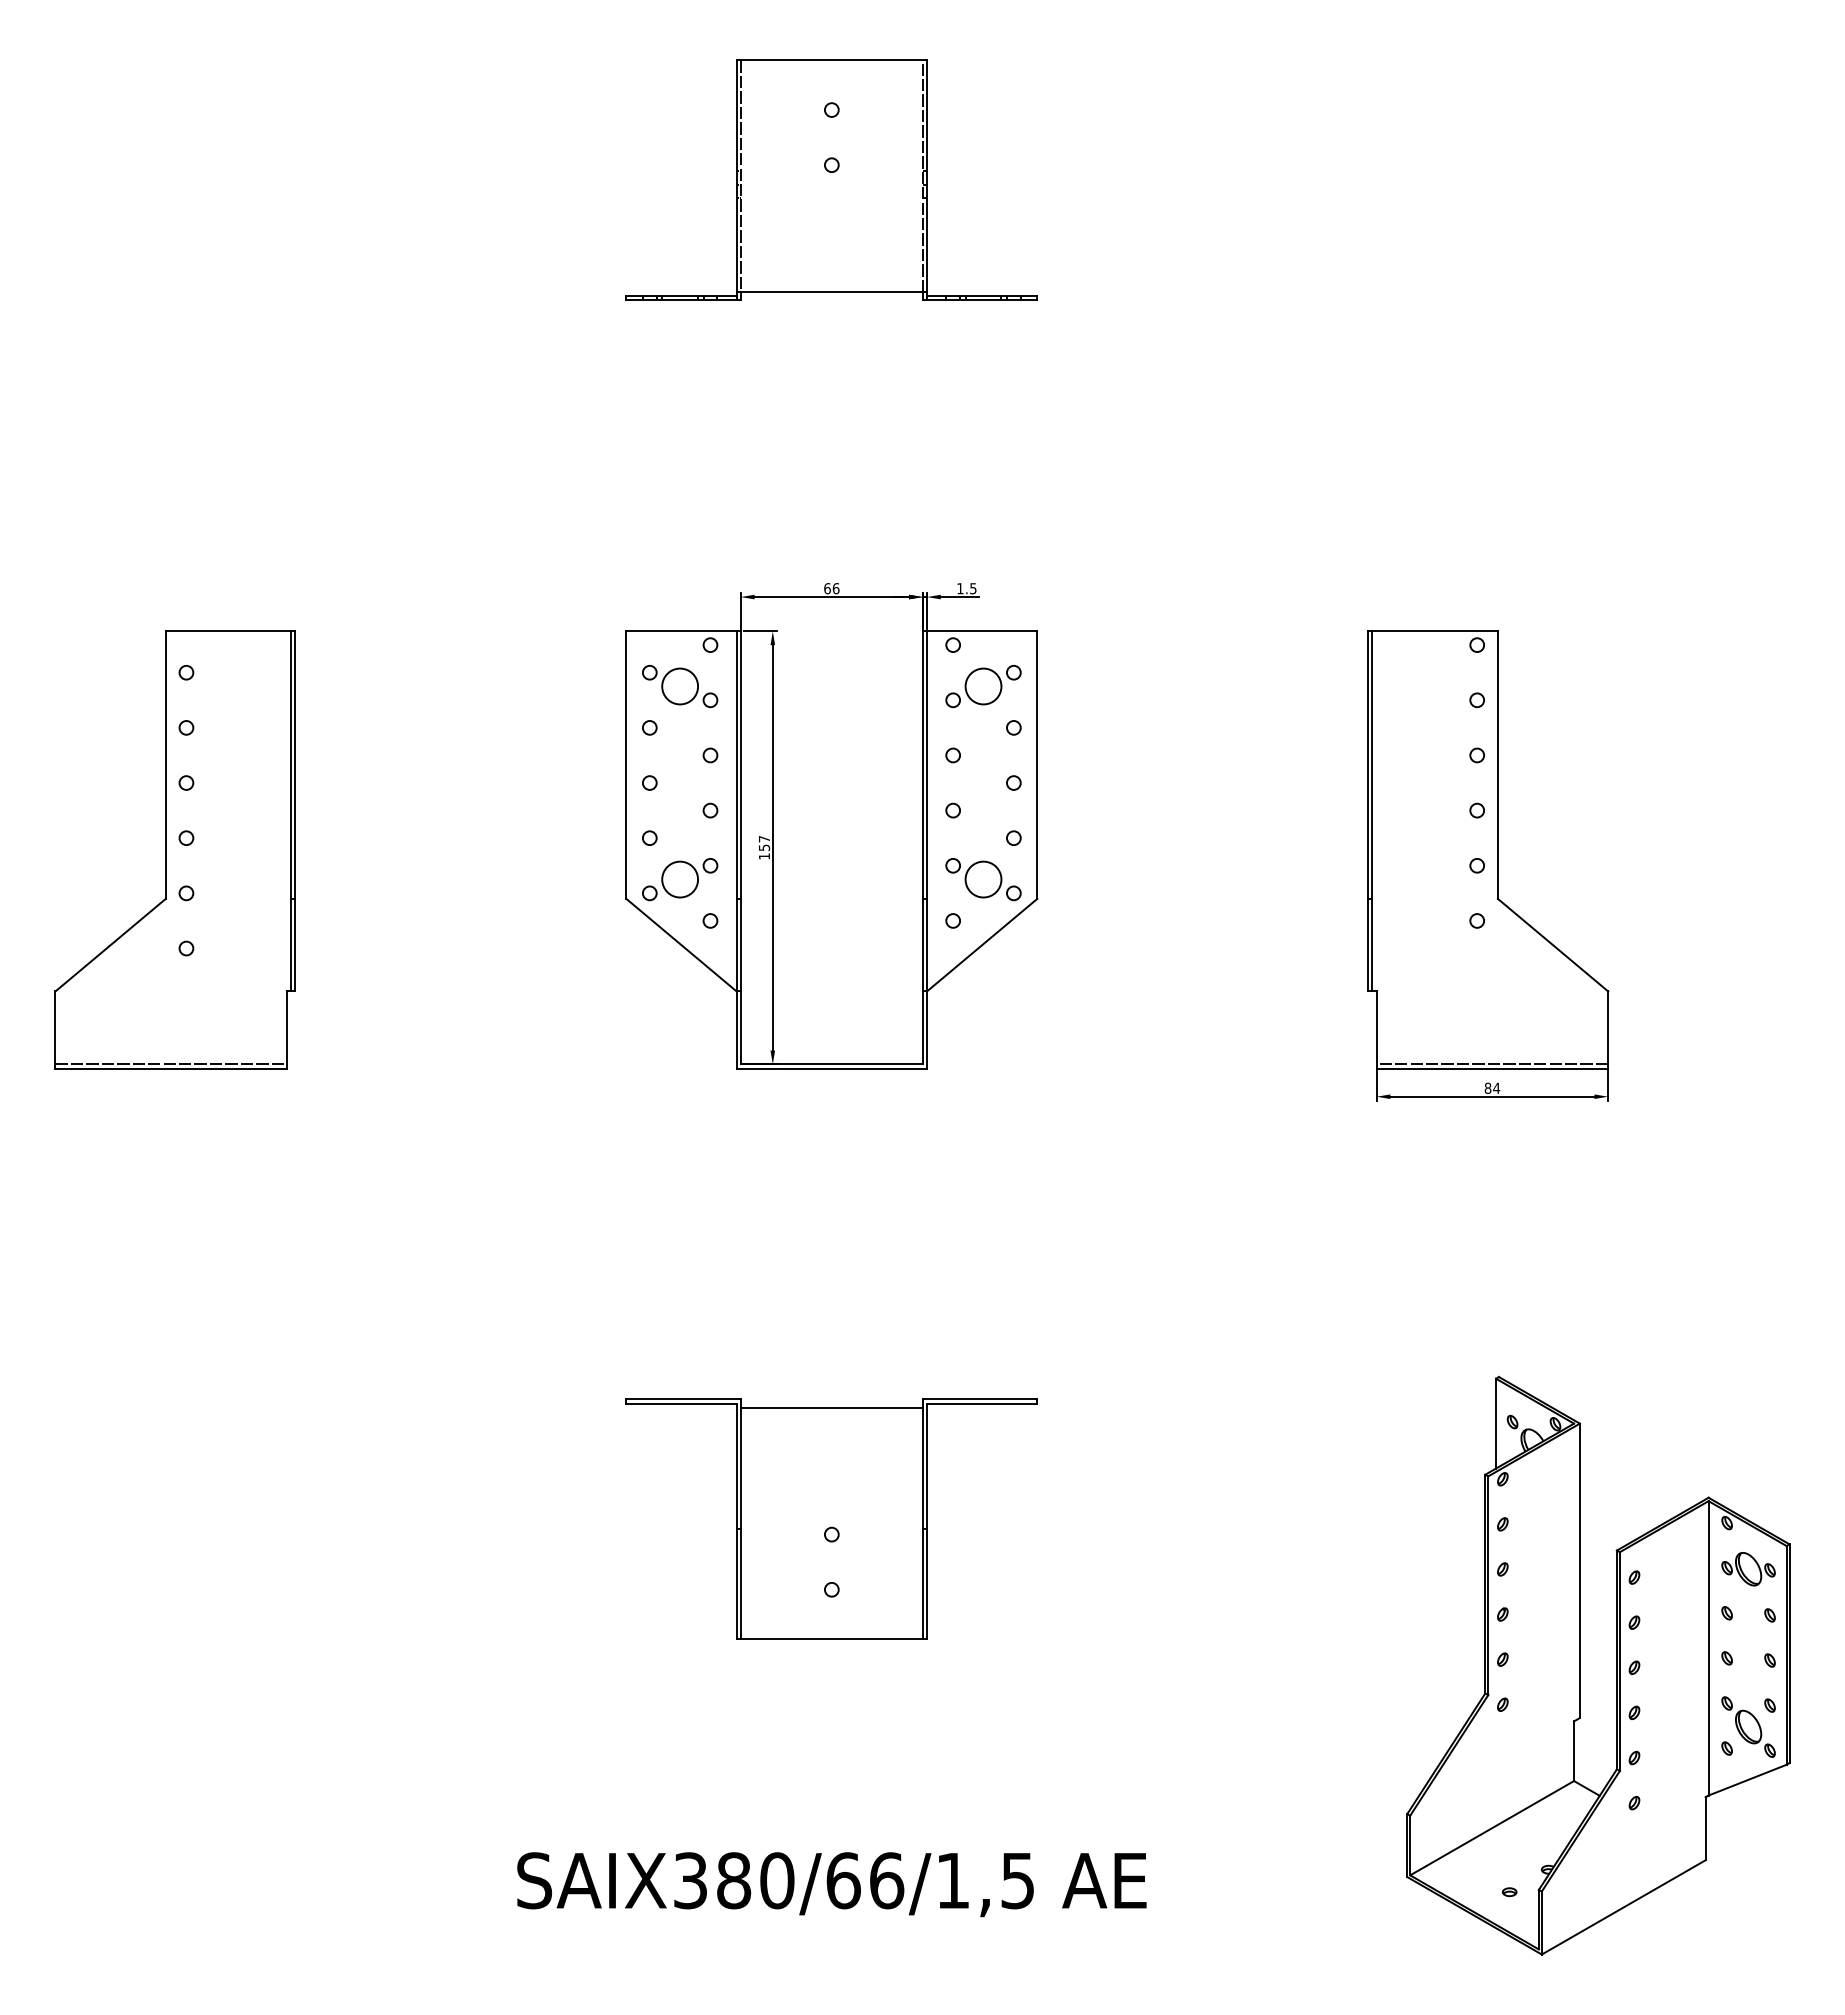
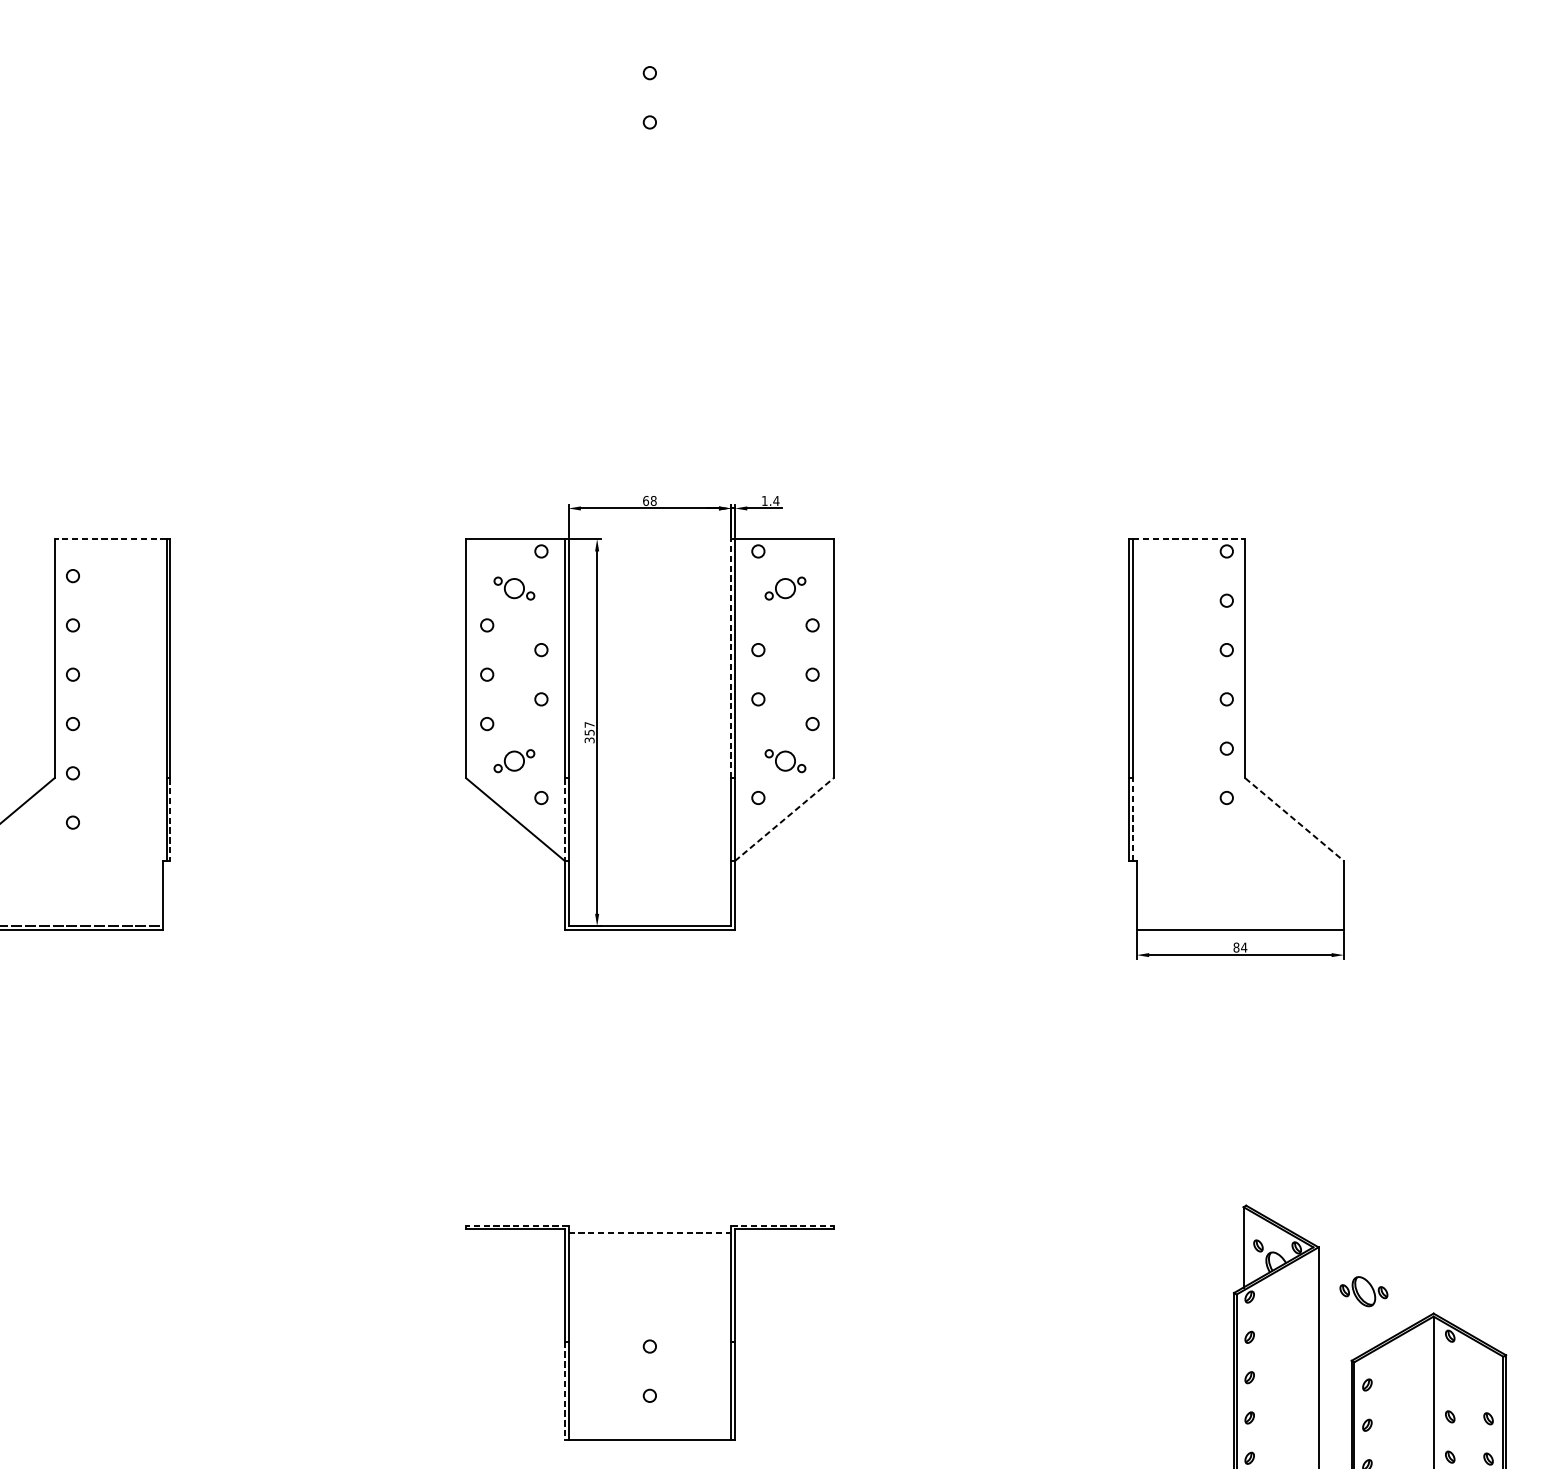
part: (831, 179) -> (649, 135), removed
text: (835, 588) -> (653, 500), 66 -> 68
text: (972, 588) -> (775, 500), 1.5 -> 1.4
line: (228, 631) -> (110, 539), solid -> dashed
line: (1435, 631) -> (1189, 539), solid -> dashed
part: (680, 686) -> (514, 588), size x0.6
part: (983, 686) -> (785, 588), size x0.6
line: (922, 765) -> (730, 659), solid -> dashed
text: (764, 856) -> (589, 740), 157 -> 357
part: (680, 879) -> (514, 760), size x0.6
part: (983, 879) -> (785, 760), size x0.6
line: (982, 944) -> (784, 819), solid -> dashed
line: (1372, 944) -> (1133, 819), solid -> dashed
line: (295, 945) -> (170, 819), solid -> dashed
line: (736, 945) -> (564, 819), solid -> dashed
line: (1553, 945) -> (1295, 819), solid -> dashed
line: (1492, 1064) -> (1240, 926), removed
line: (683, 1399) -> (517, 1225), solid -> dashed
line: (980, 1399) -> (782, 1225), solid -> dashed
line: (832, 1407) -> (650, 1232), solid -> dashed
part: (1748, 1569) -> (1363, 1291), moved
line: (736, 1584) -> (564, 1391), solid -> dashed

